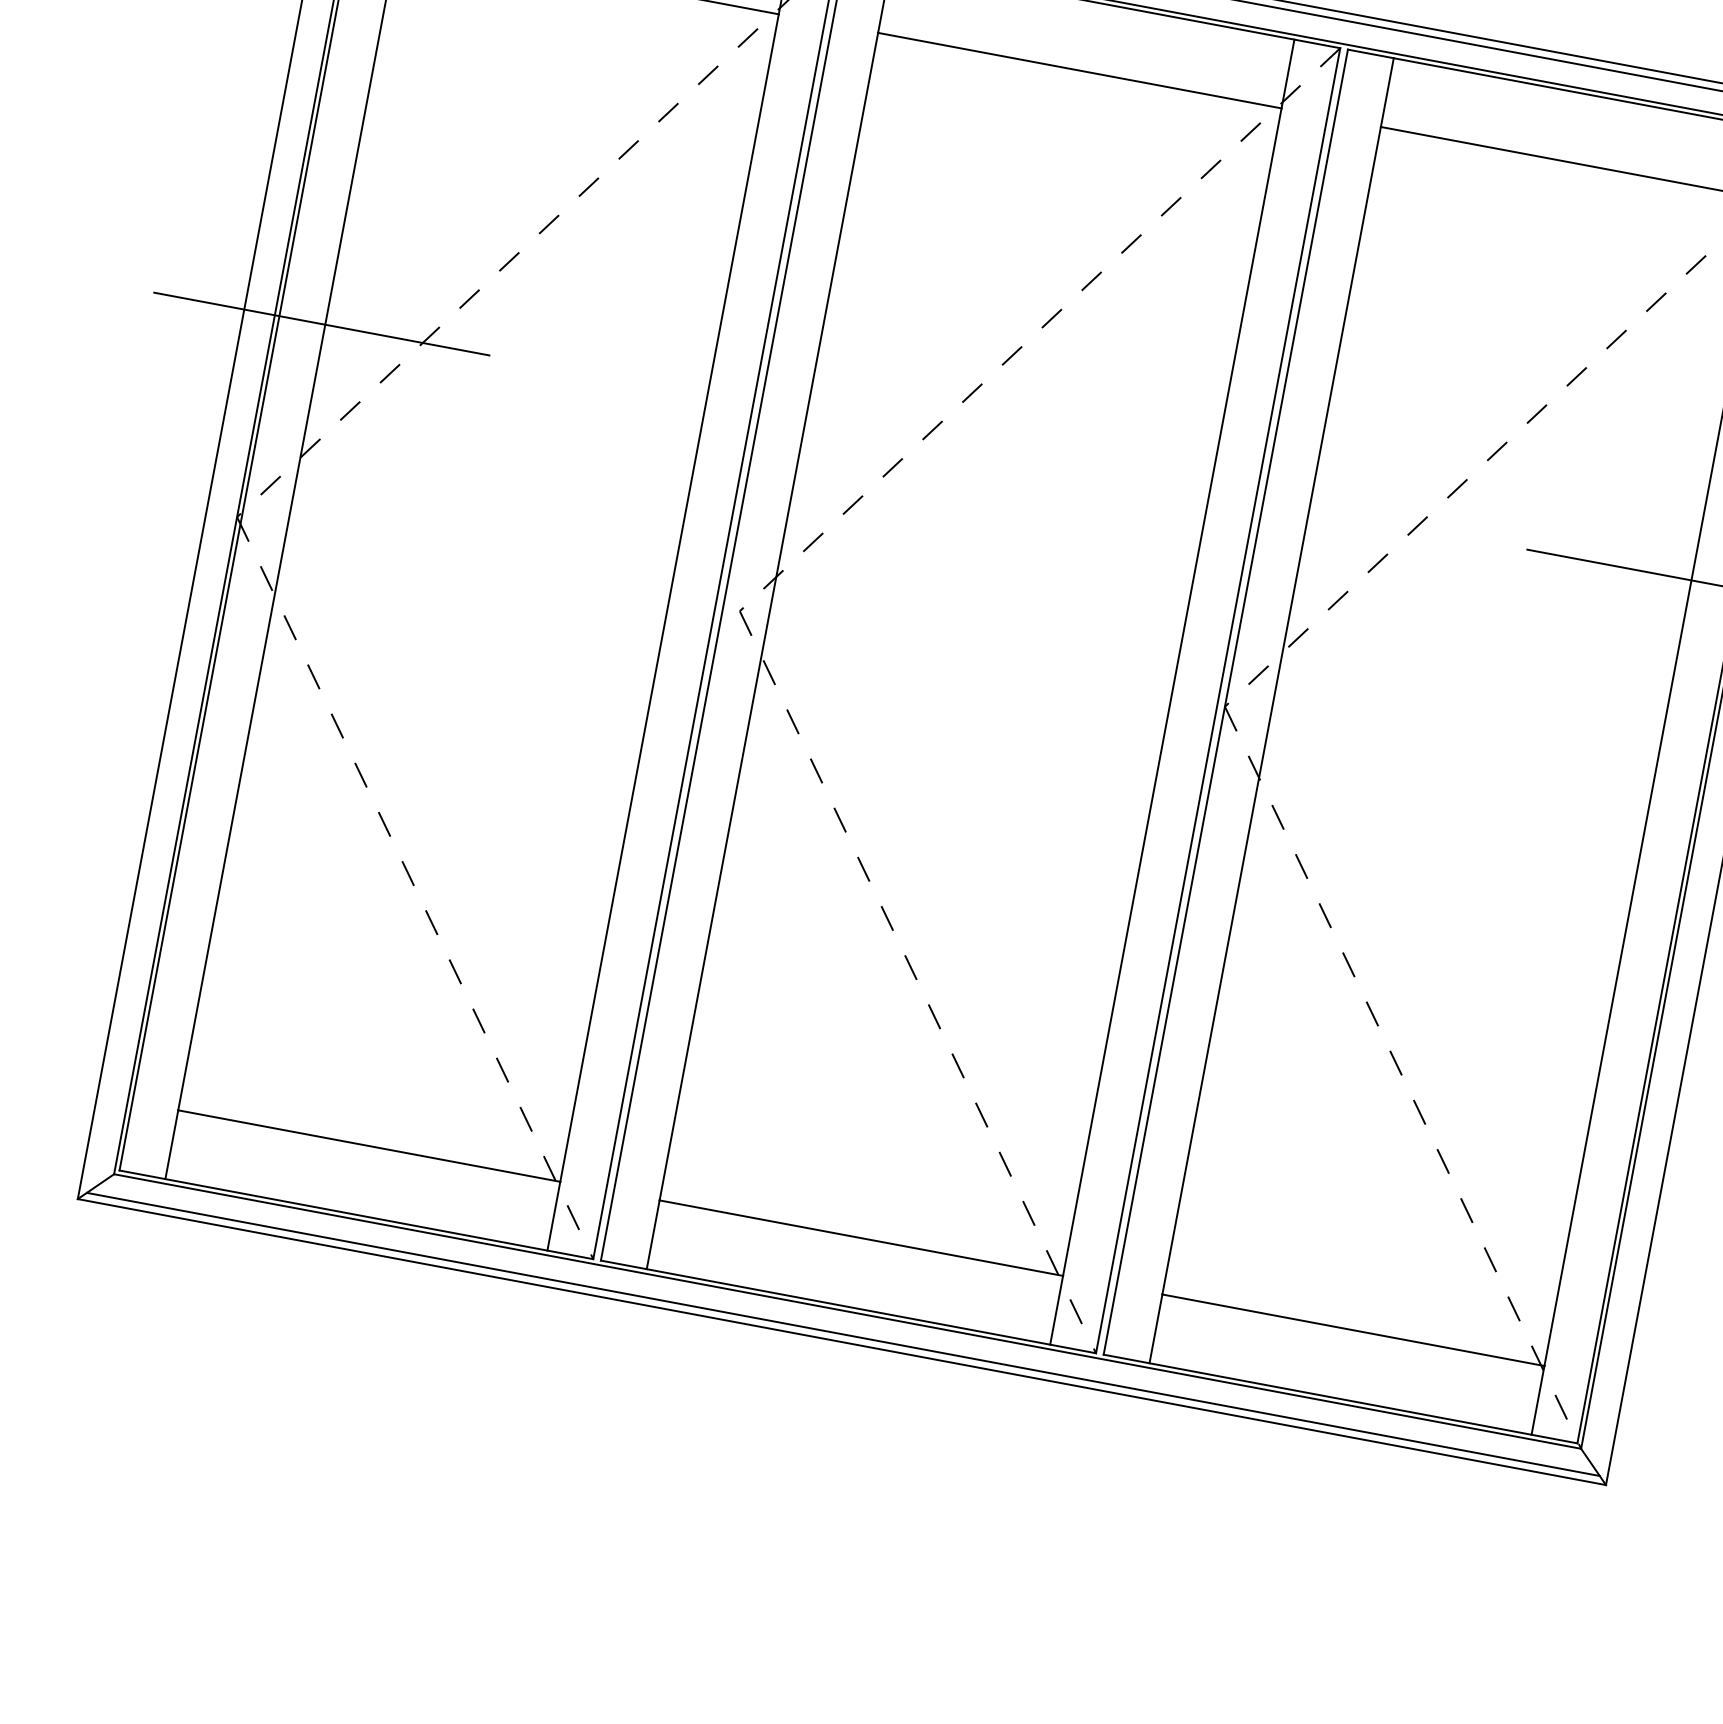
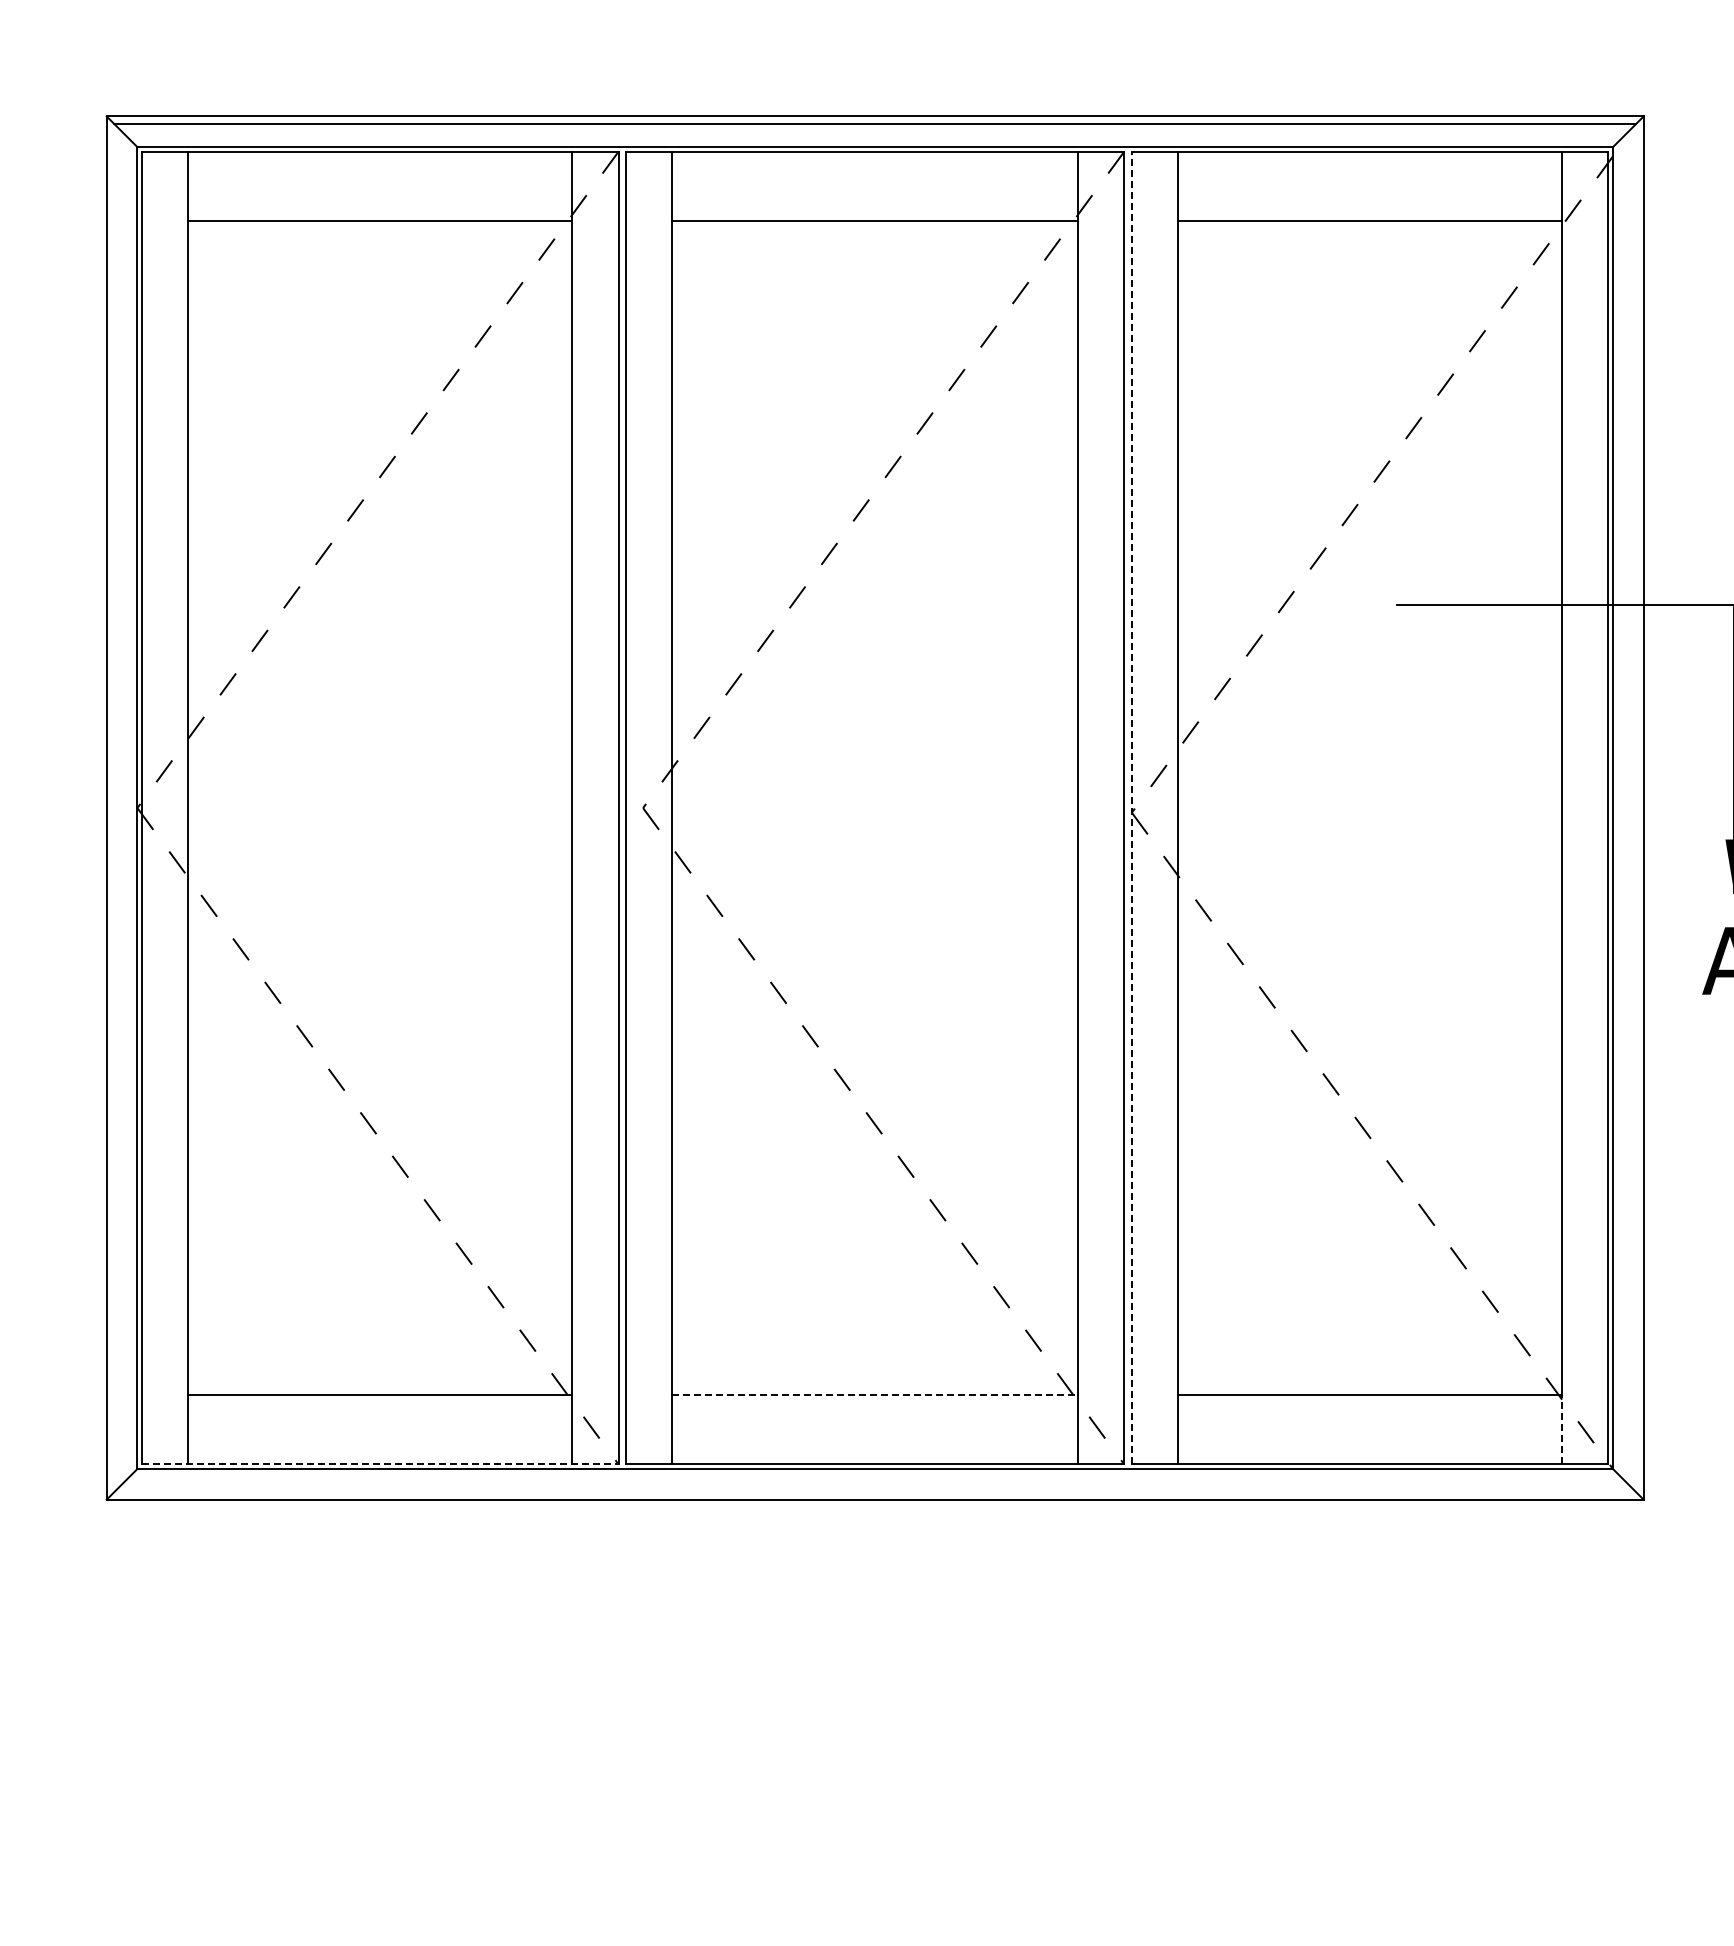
line: (321, 324) -> (184, 605), removed
line: (1225, 701) -> (1131, 807), solid -> dashed
line: (356, 1215) -> (380, 1464), solid -> dashed
line: (861, 1238) -> (875, 1395), solid -> dashed
line: (843, 1334) -> (875, 1492), removed
line: (1538, 1400) -> (1562, 1429), solid -> dashed

